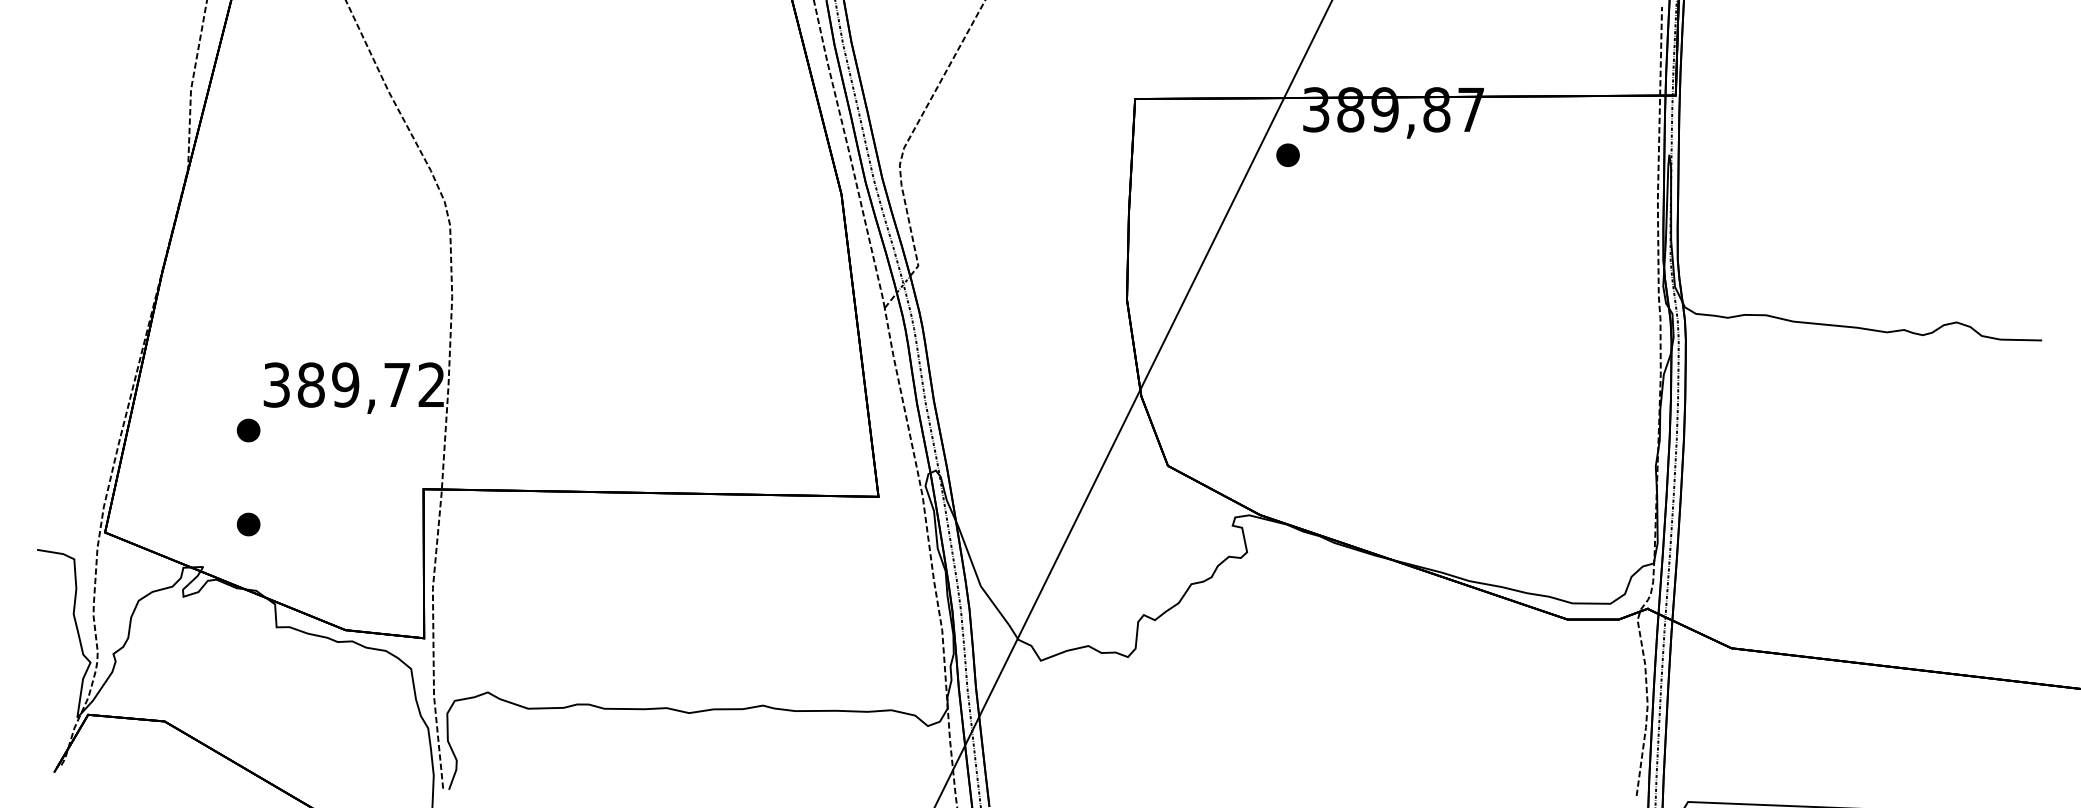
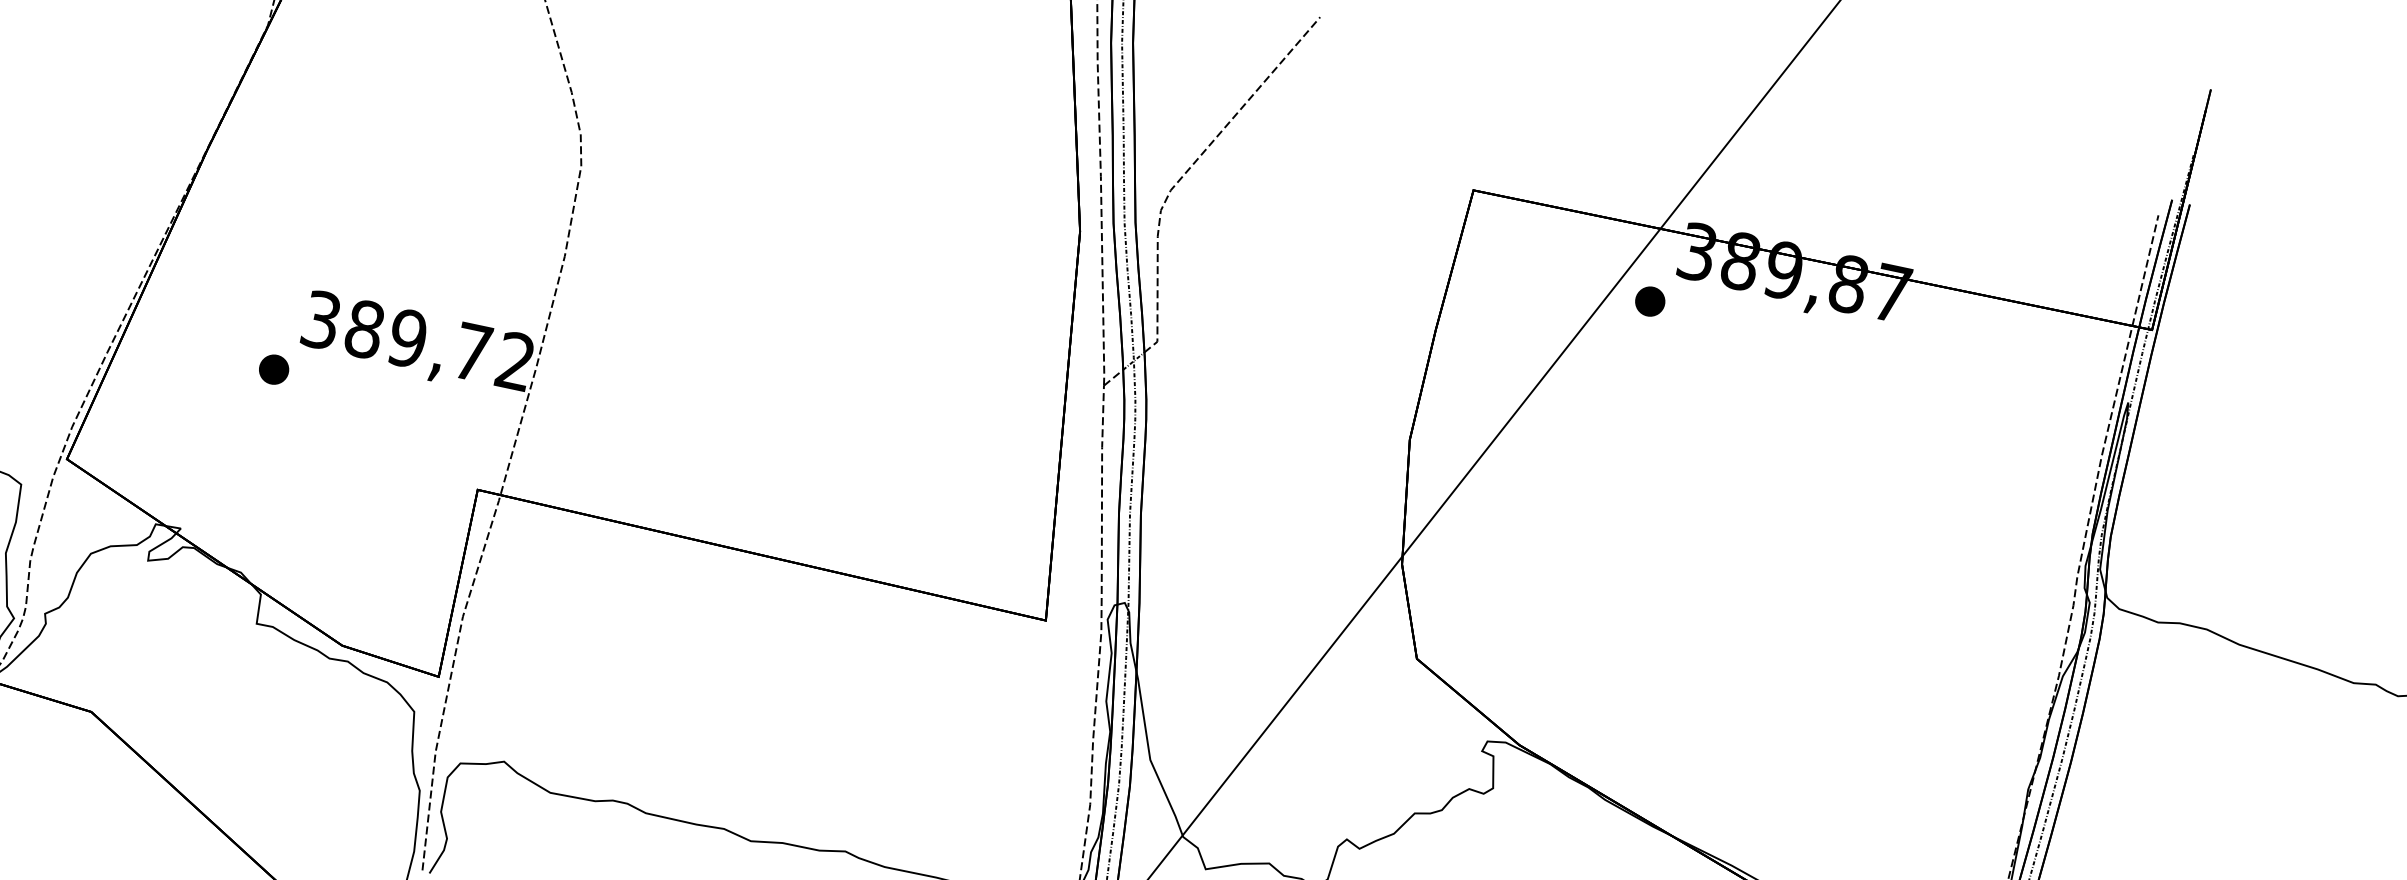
part: (248, 524) -> (248, 487), removed

